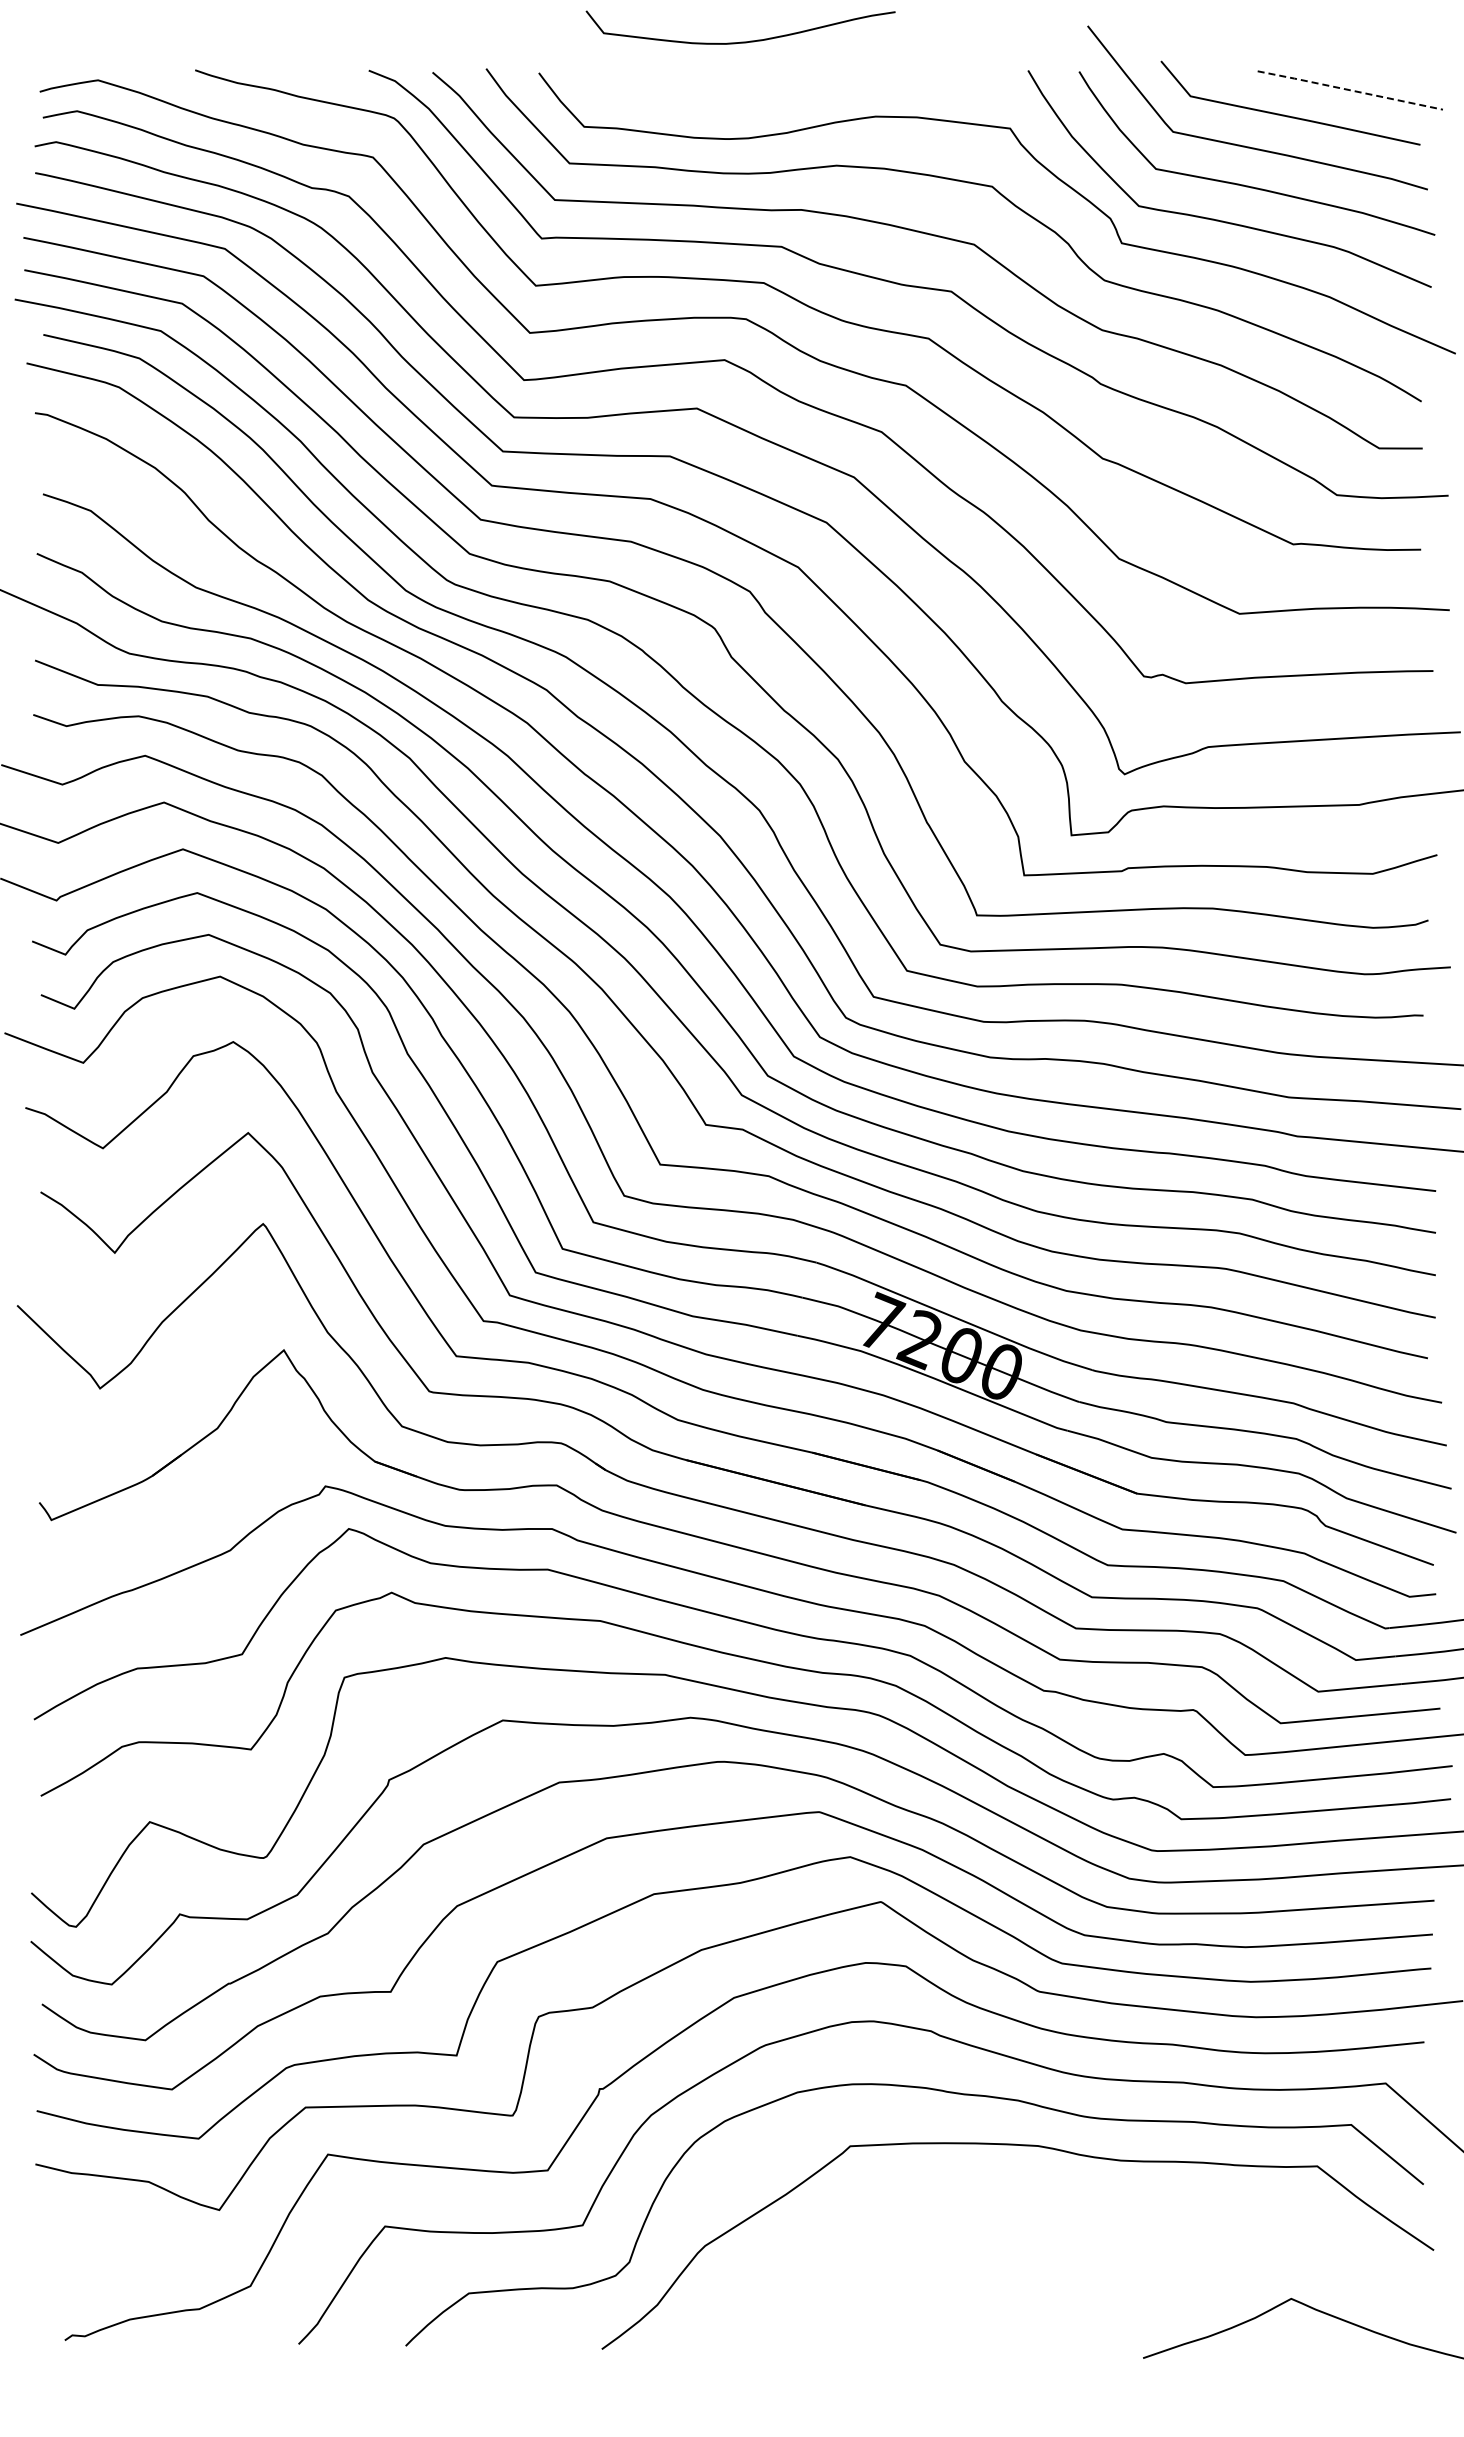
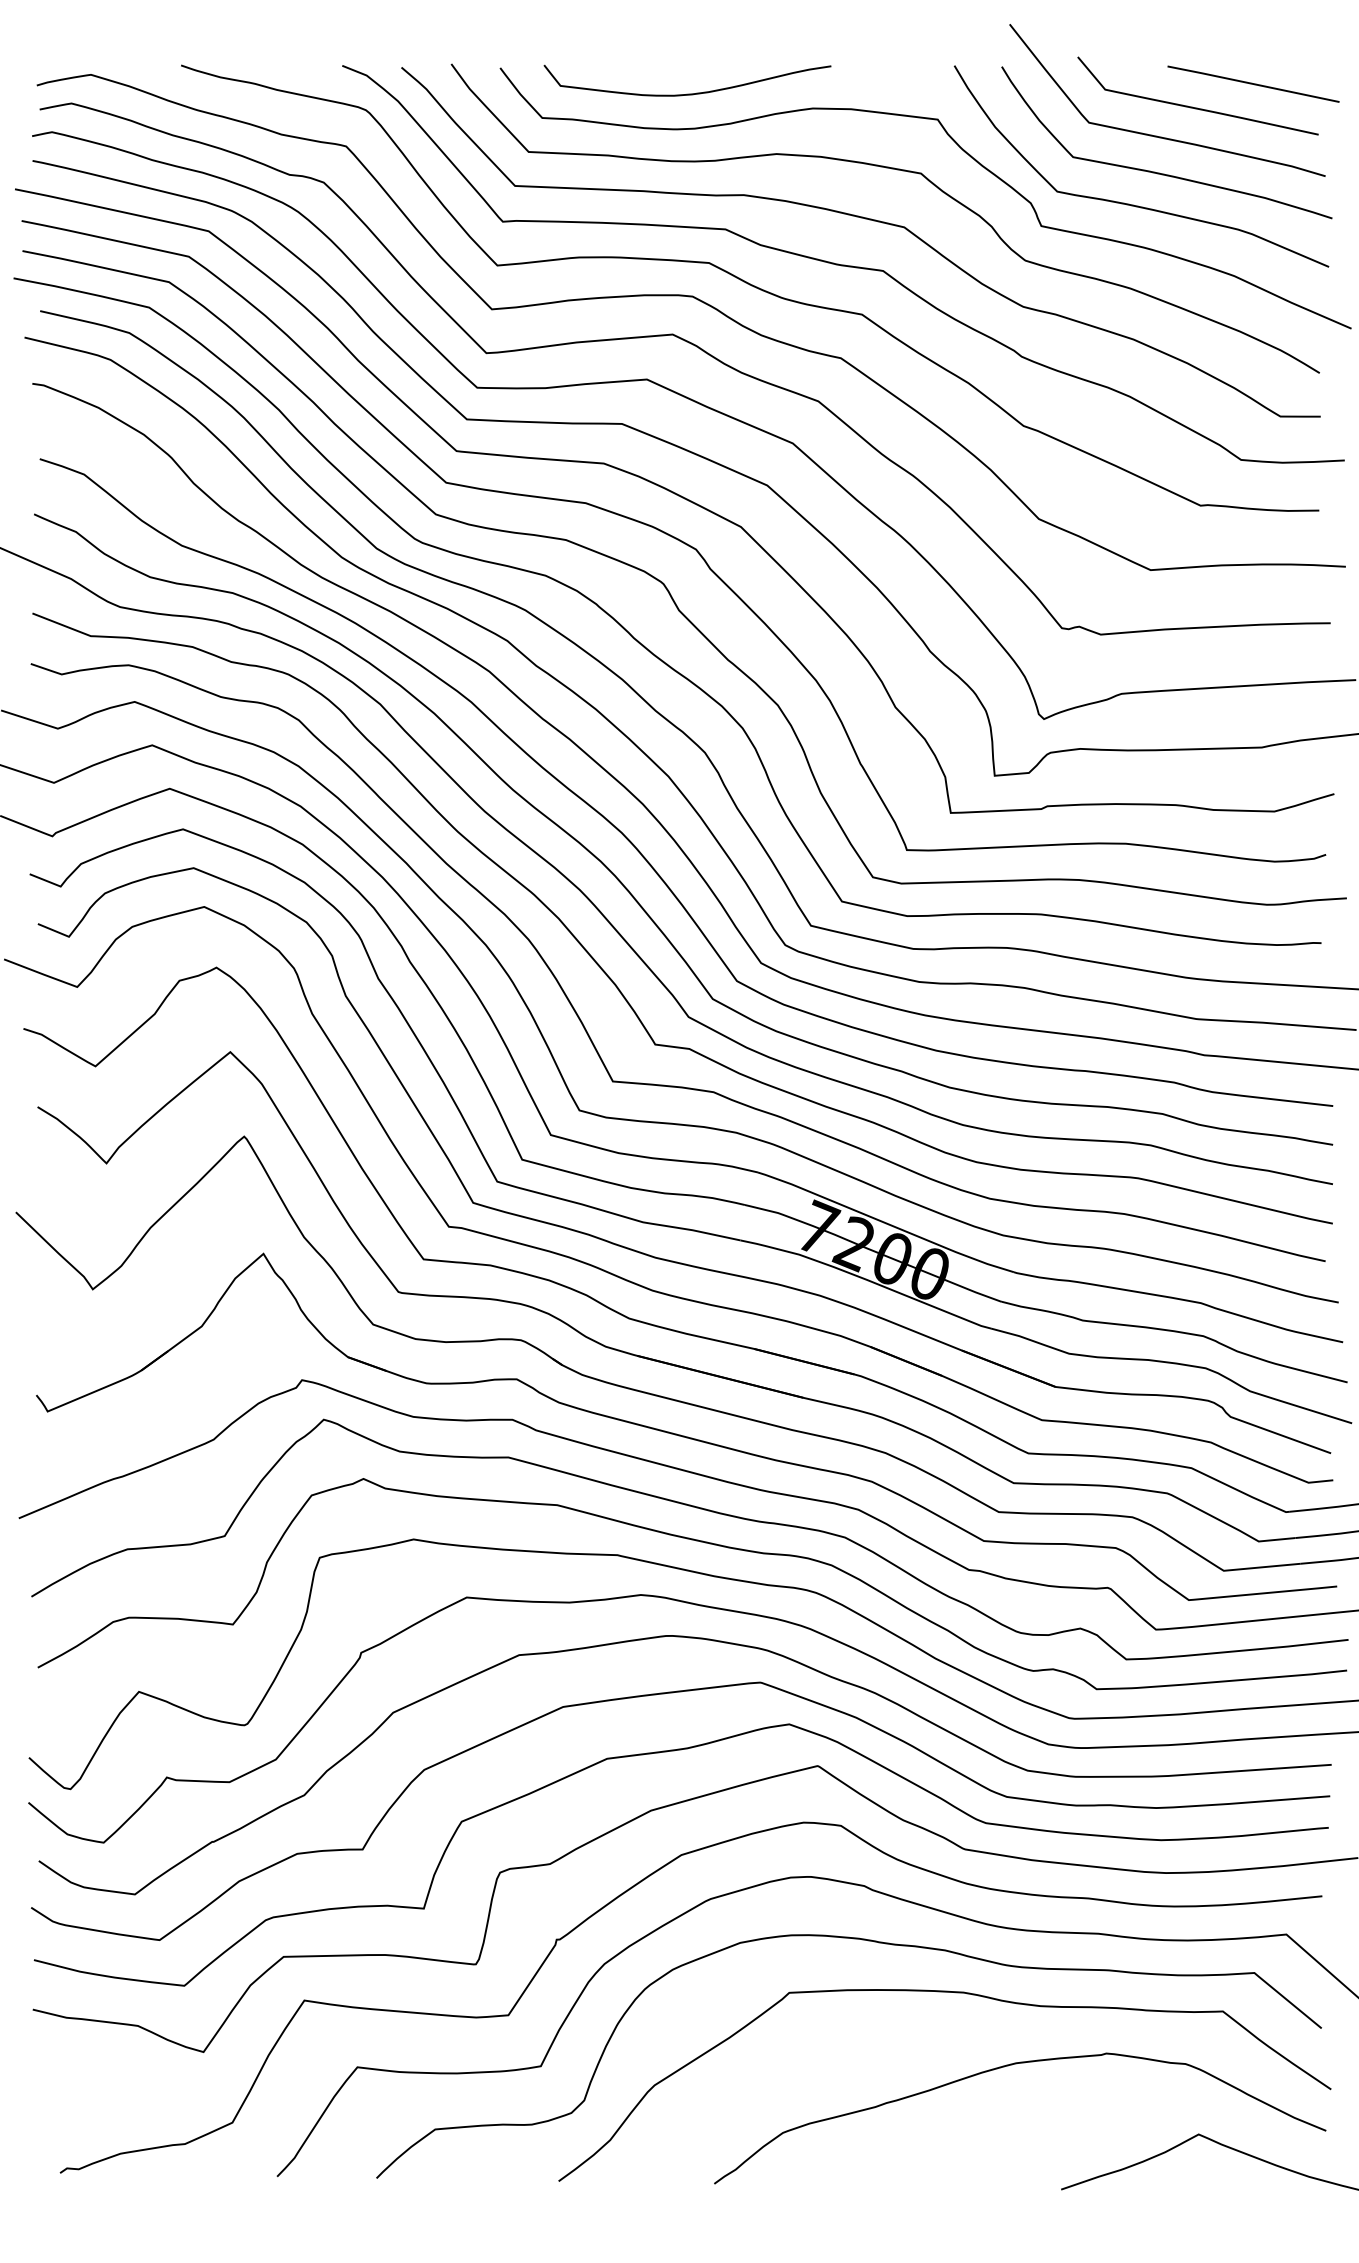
curve: (740, 41) -> (687, 93), moved
line: (1350, 90) -> (1253, 84), dashed -> solid
curve: (1086, 2225) -> (1008, 2066), added

